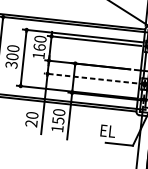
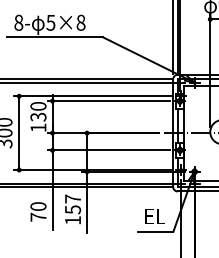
text: (39, 46) -> (38, 116), 160 -> 130
line: (90, 78) -> (108, 150), dashed -> solid
text: (59, 112) -> (73, 198), 150 -> 157
text: (31, 123) -> (38, 216), 20 -> 70
text: (107, 131) -> (154, 216), moved

